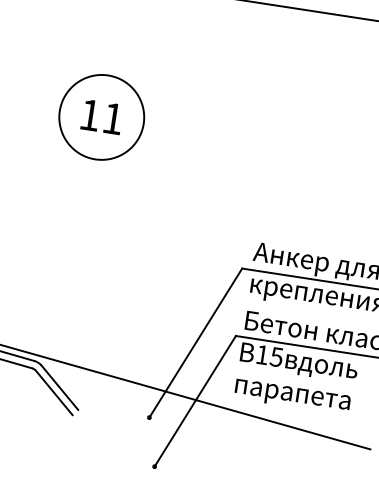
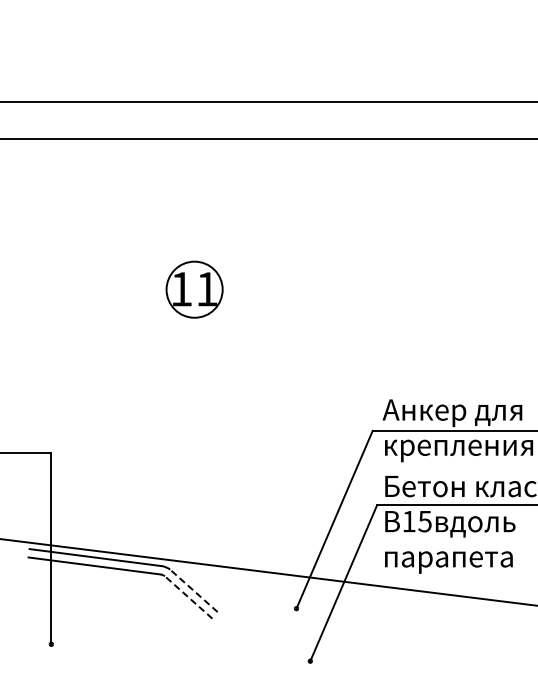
circle: (101, 117) -> (194, 289), size x0.6
line: (59, 387) -> (193, 590), solid -> dashed
line: (53, 392) -> (188, 597), solid -> dashed

